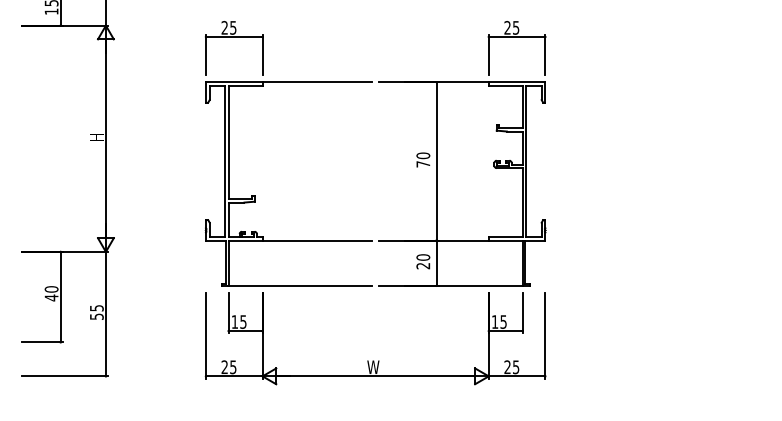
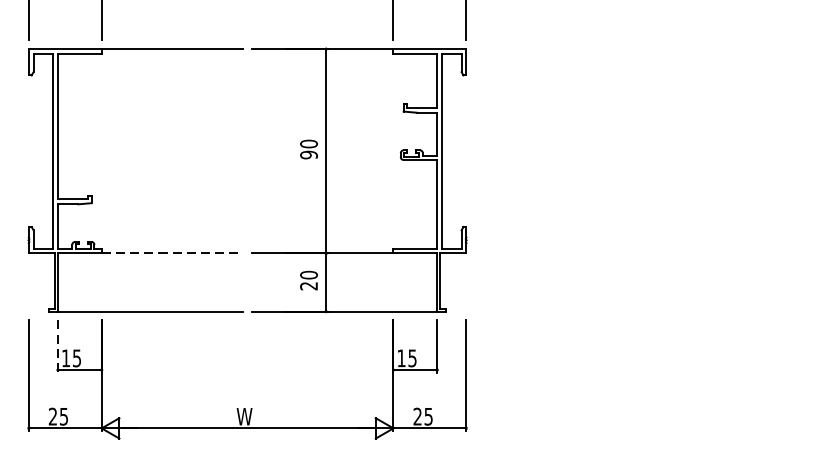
text: (423, 164) -> (309, 155), 70 -> 90
line: (317, 240) -> (172, 253), solid -> dashed
line: (228, 313) -> (57, 347), solid -> dashed

